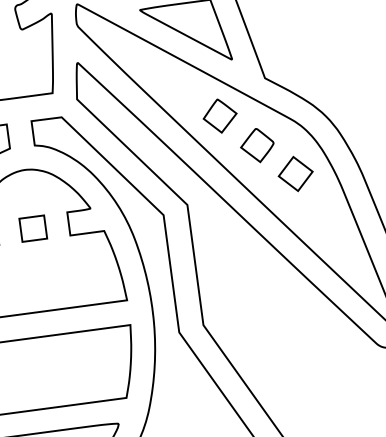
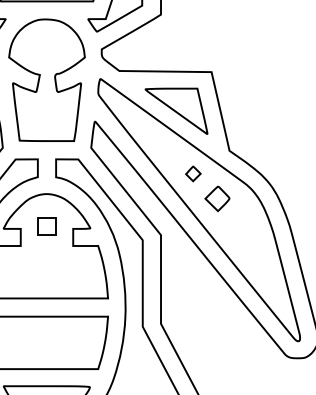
part: (220, 115) -> (193, 173), size x0.6
part: (295, 173) -> (242, 222), removed
part: (32, 228) -> (46, 226), moved

